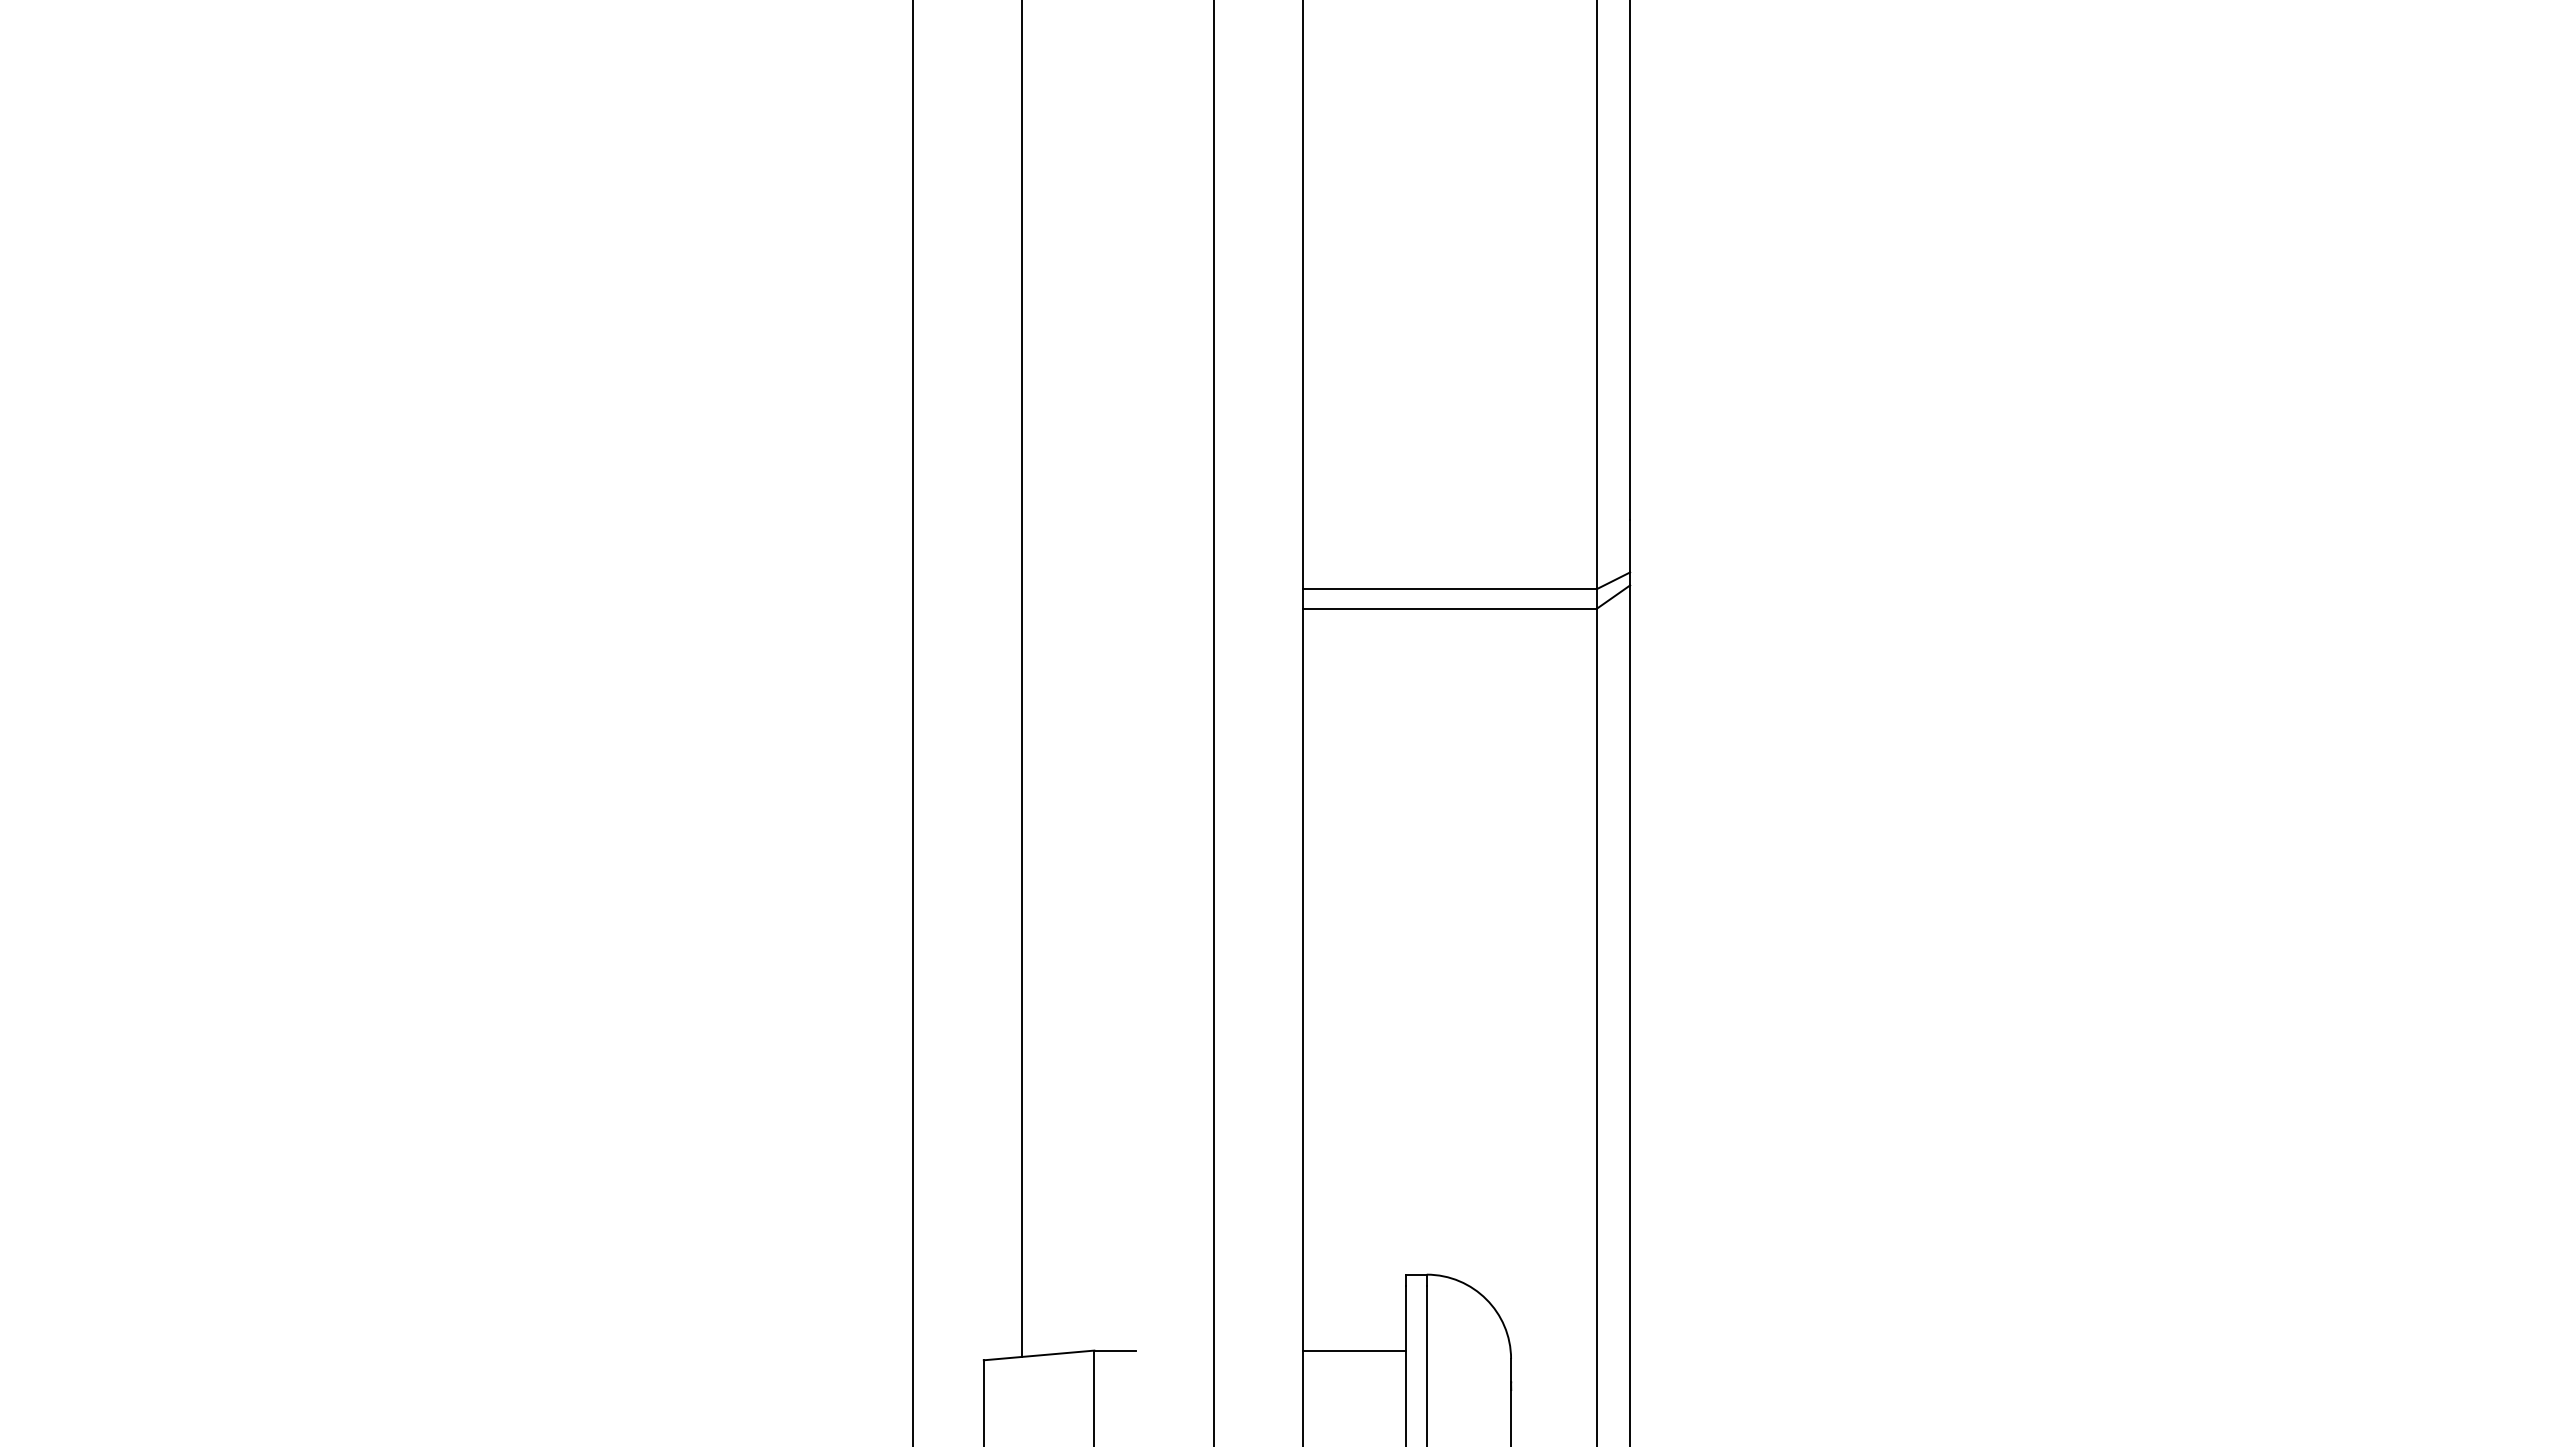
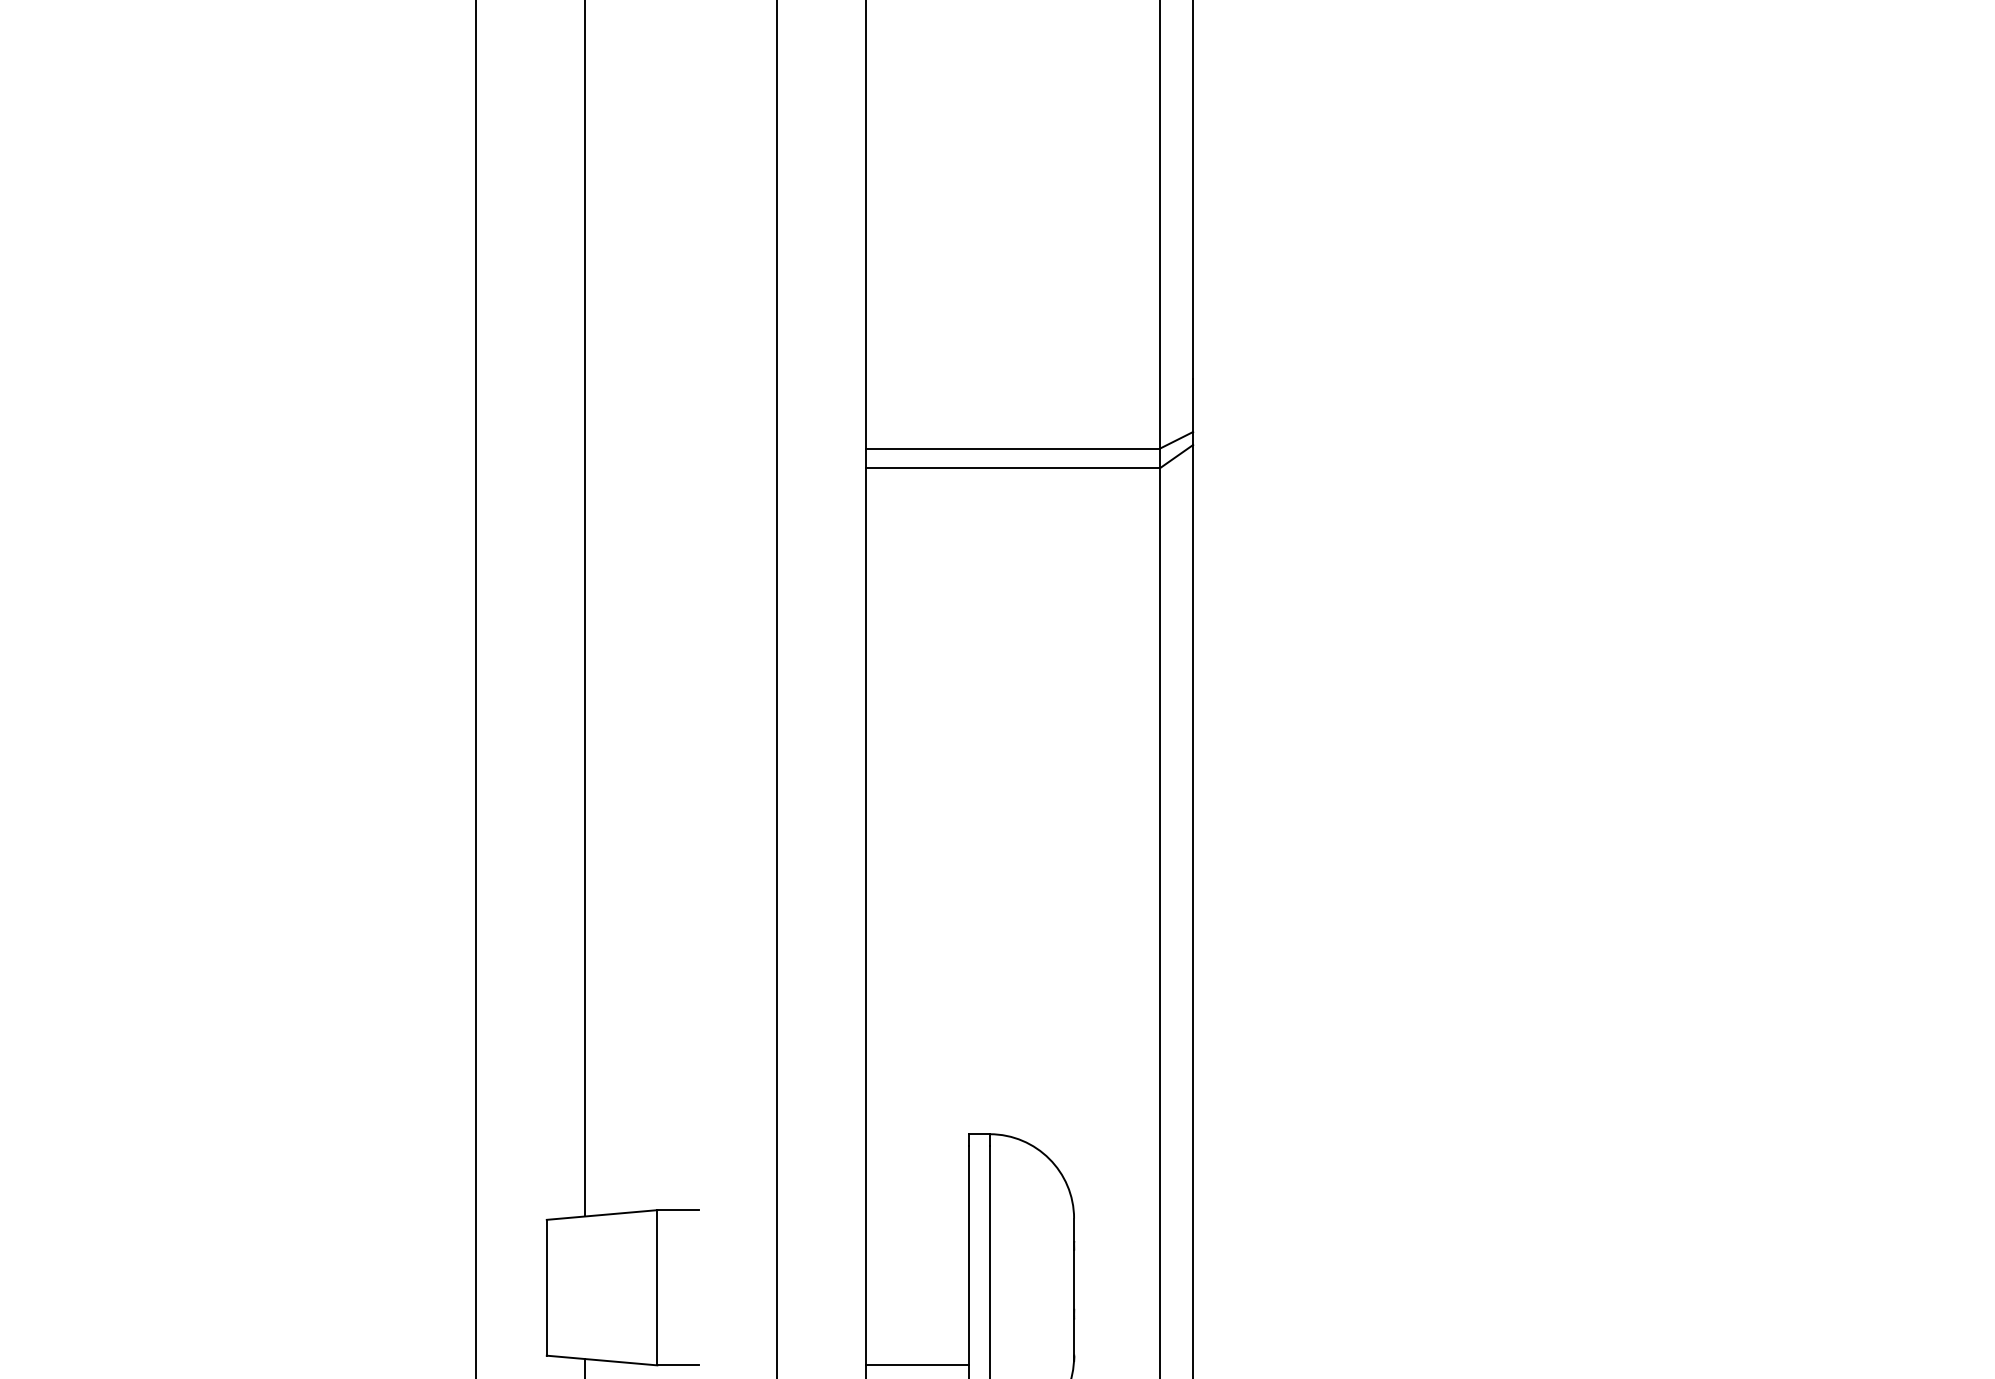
line: (1353, 1350) -> (916, 1210), removed

